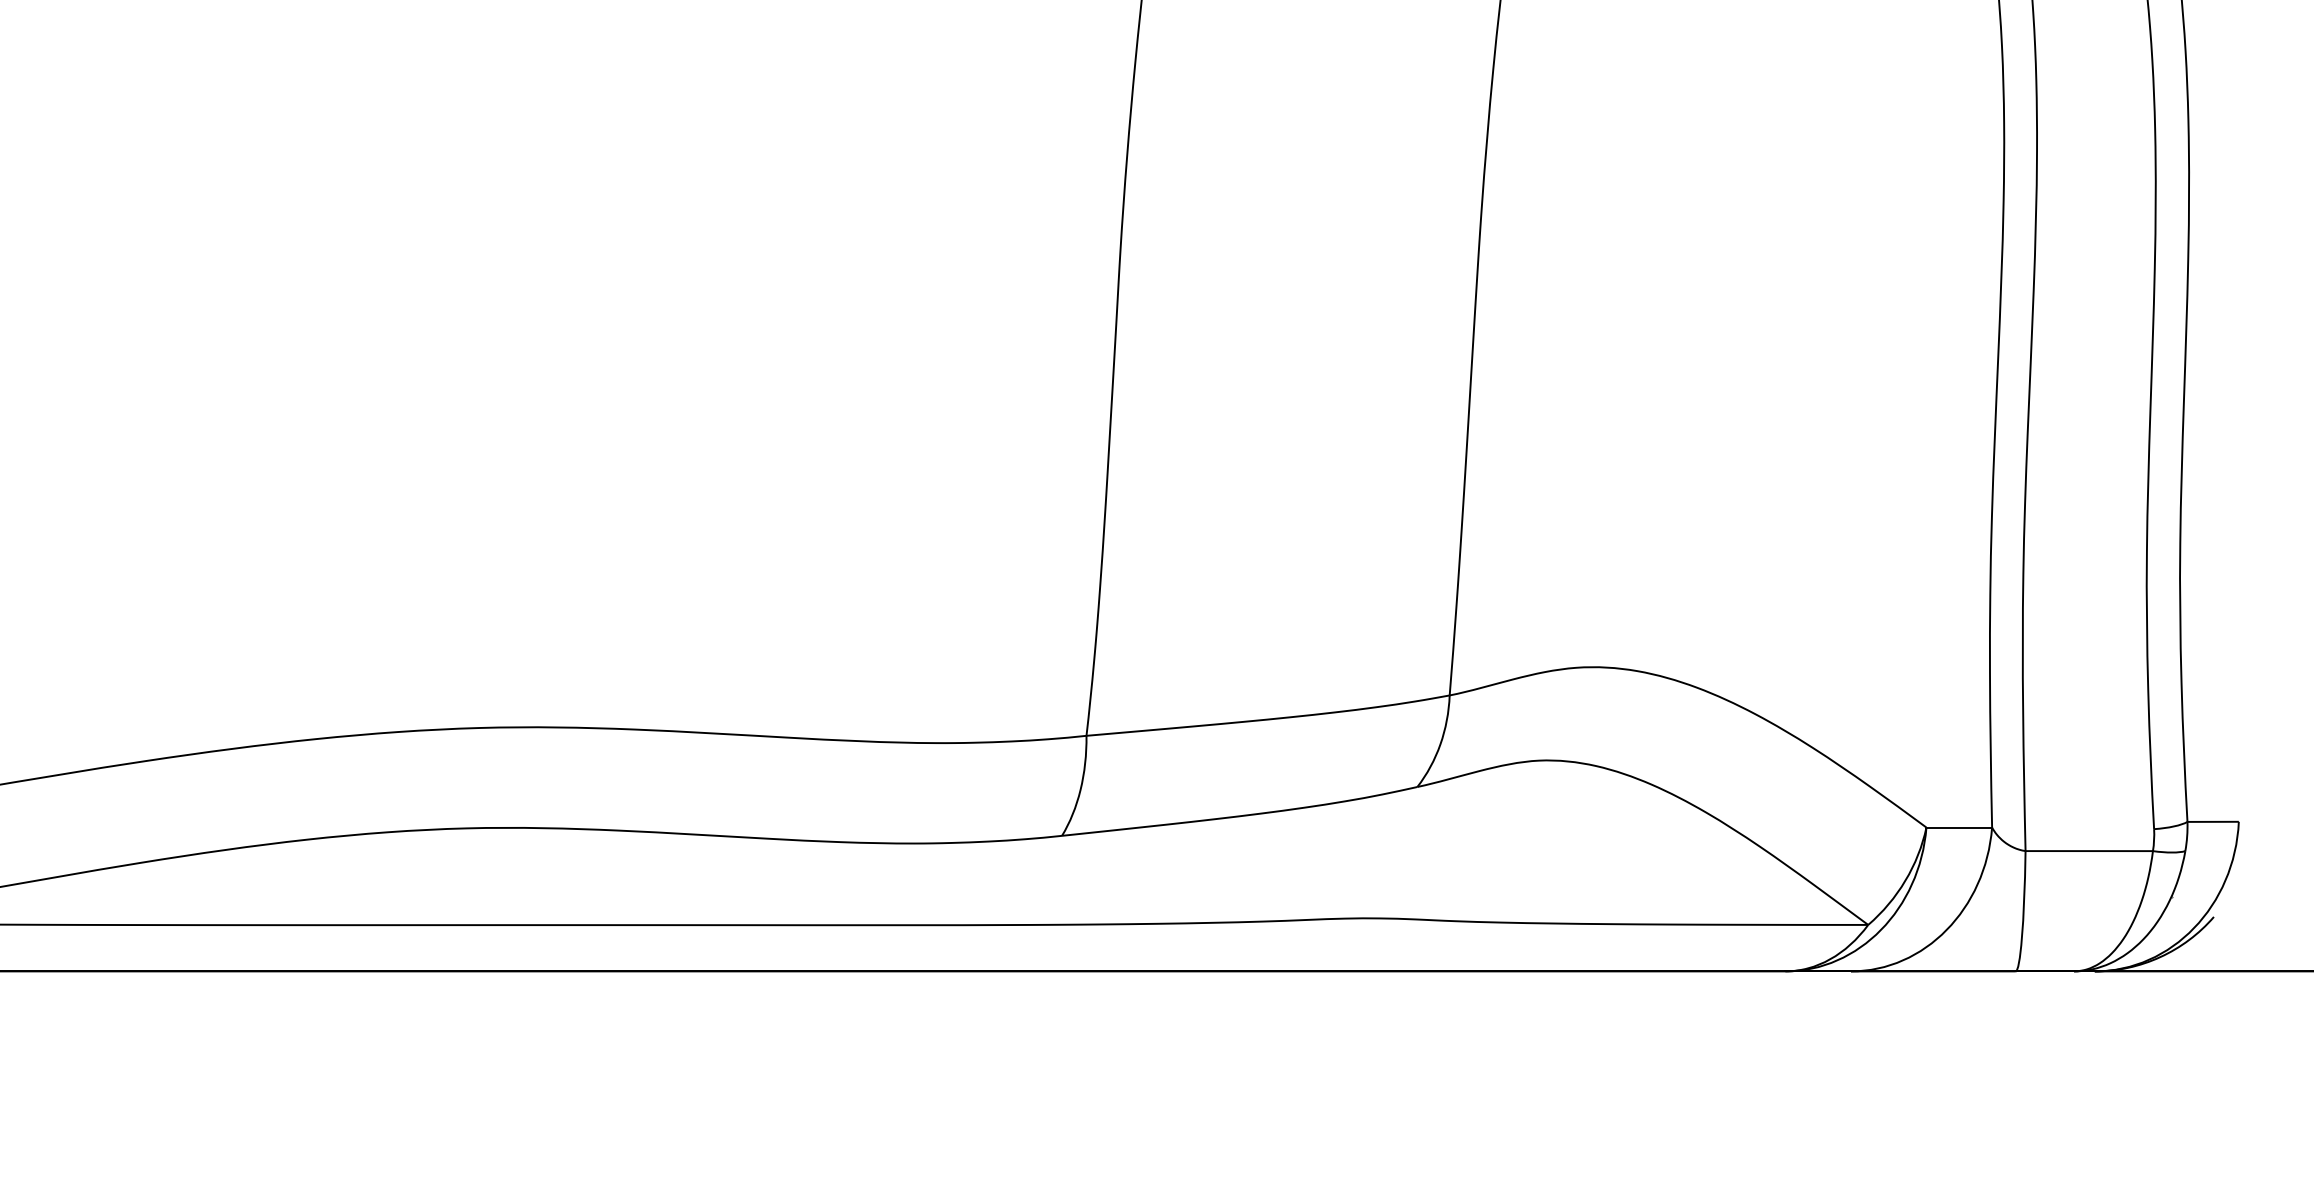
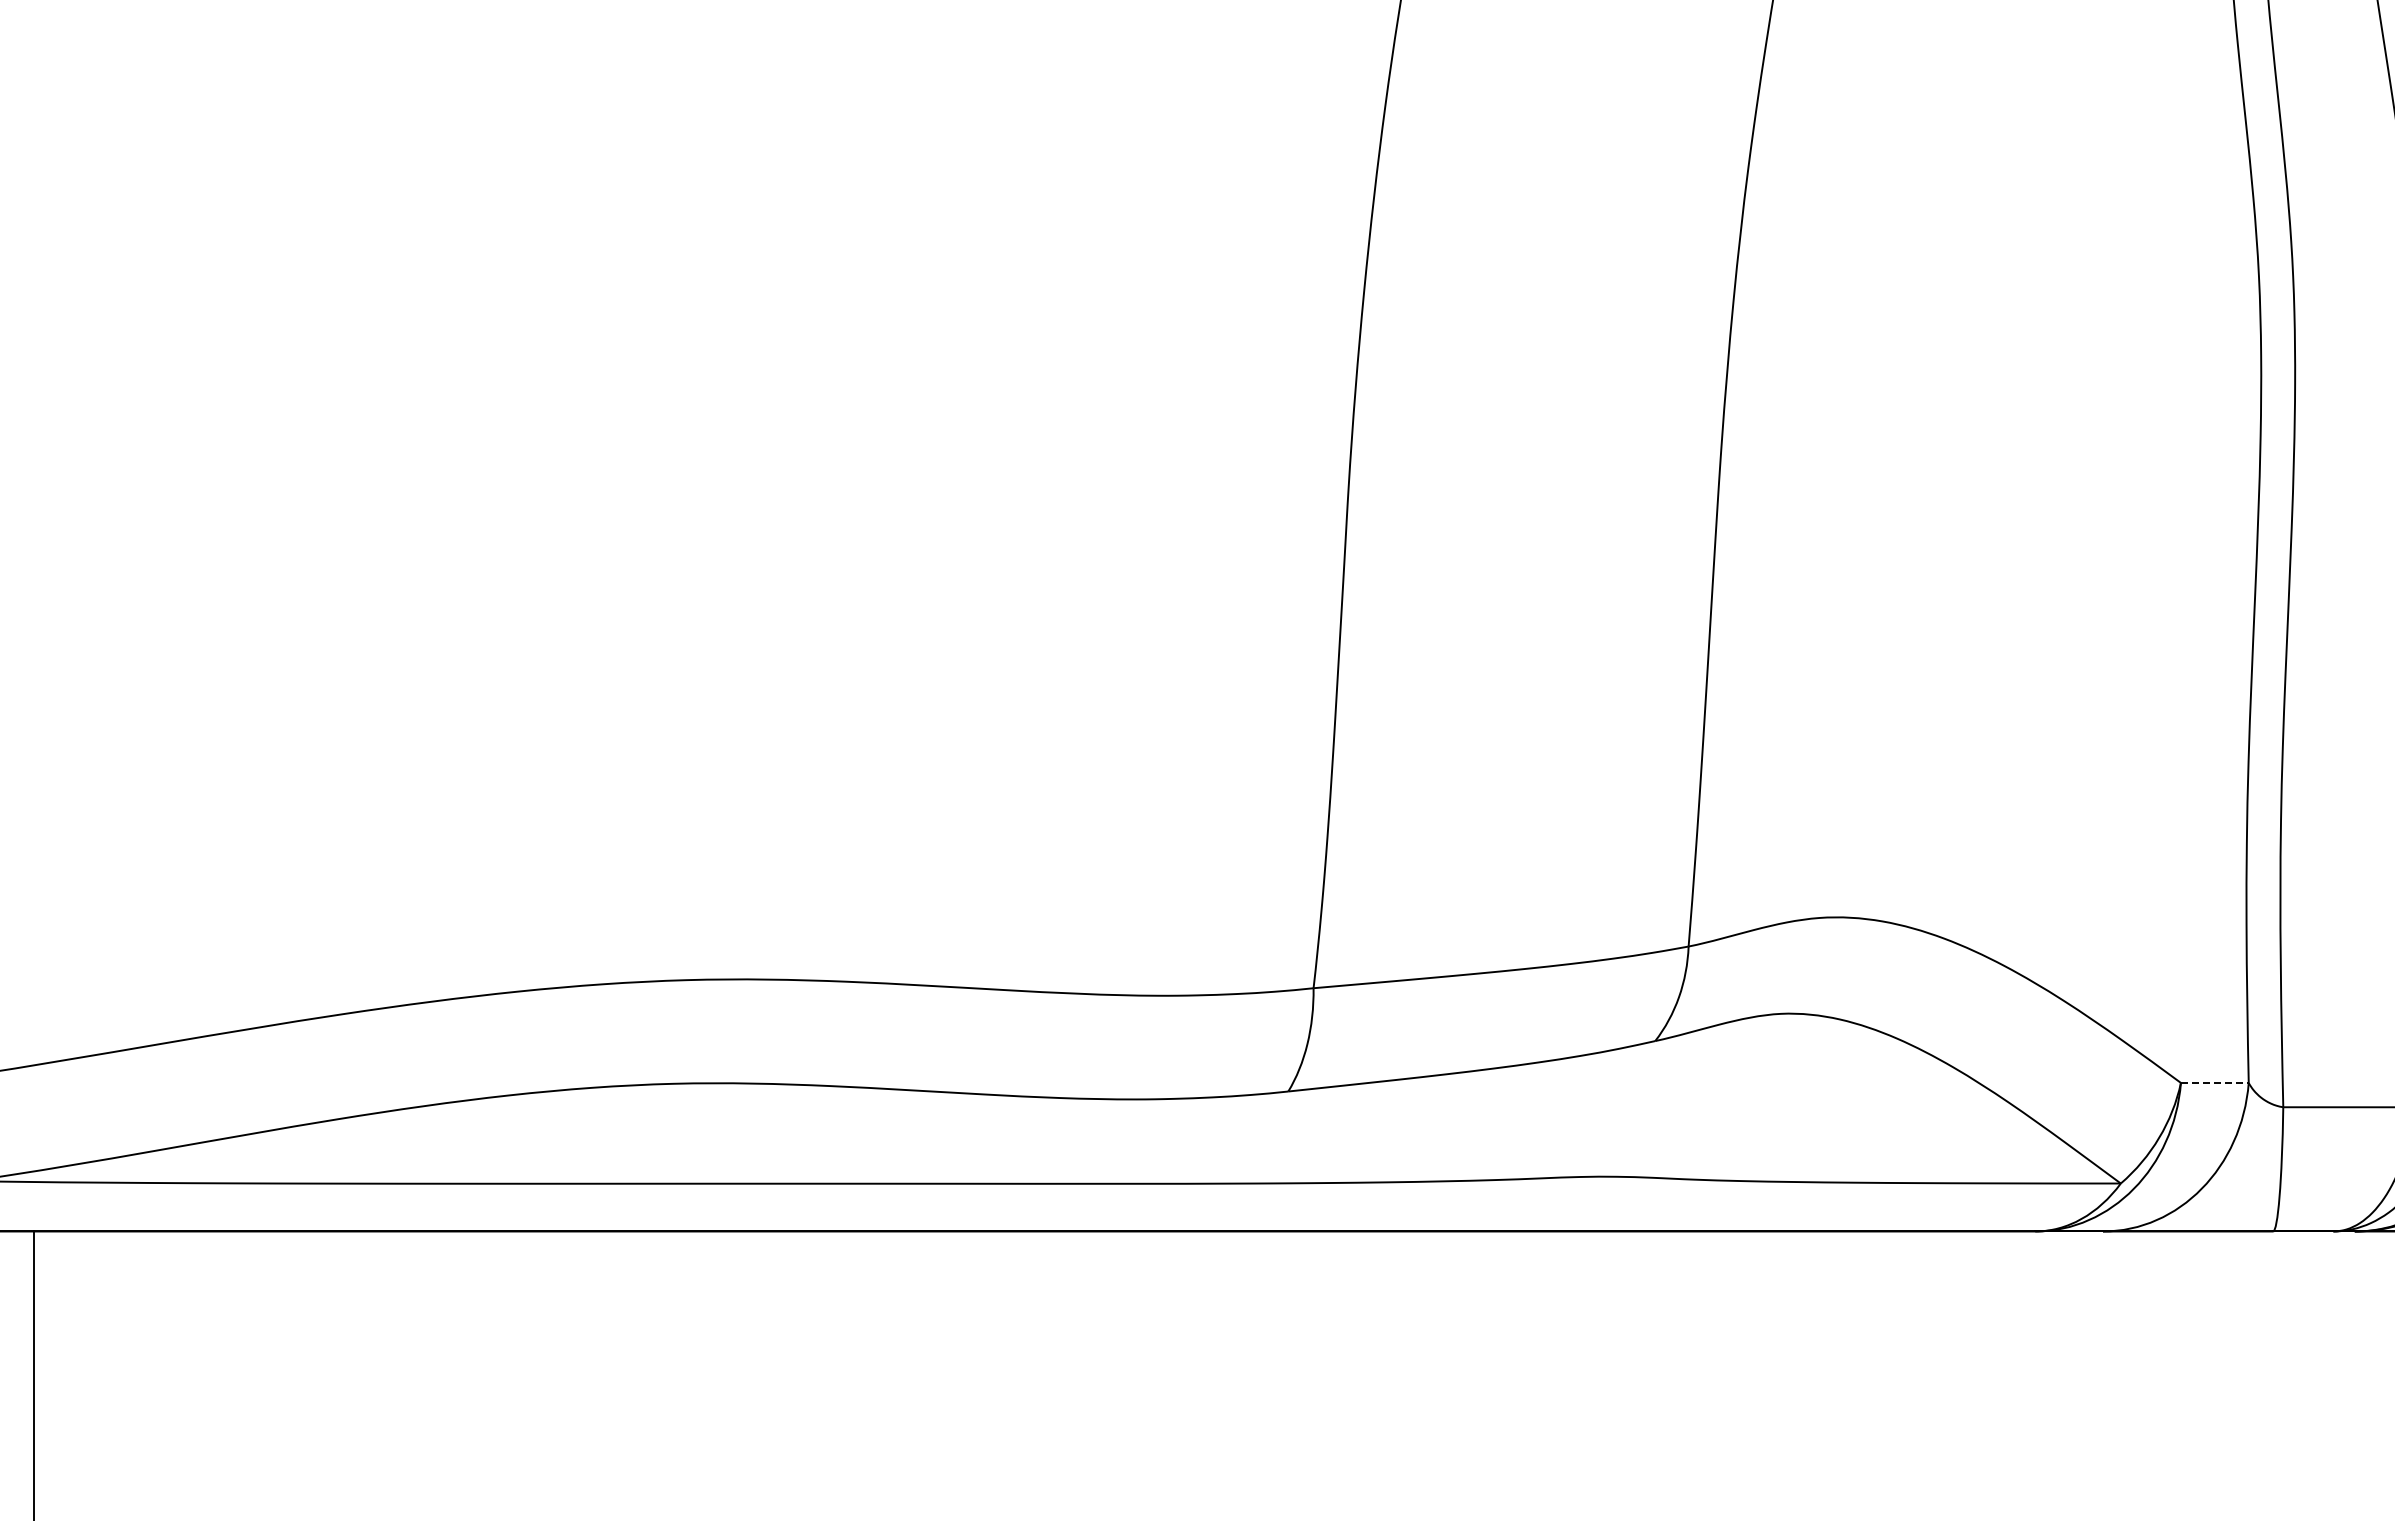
line: (1958, 827) -> (2214, 1082), solid -> dashed

